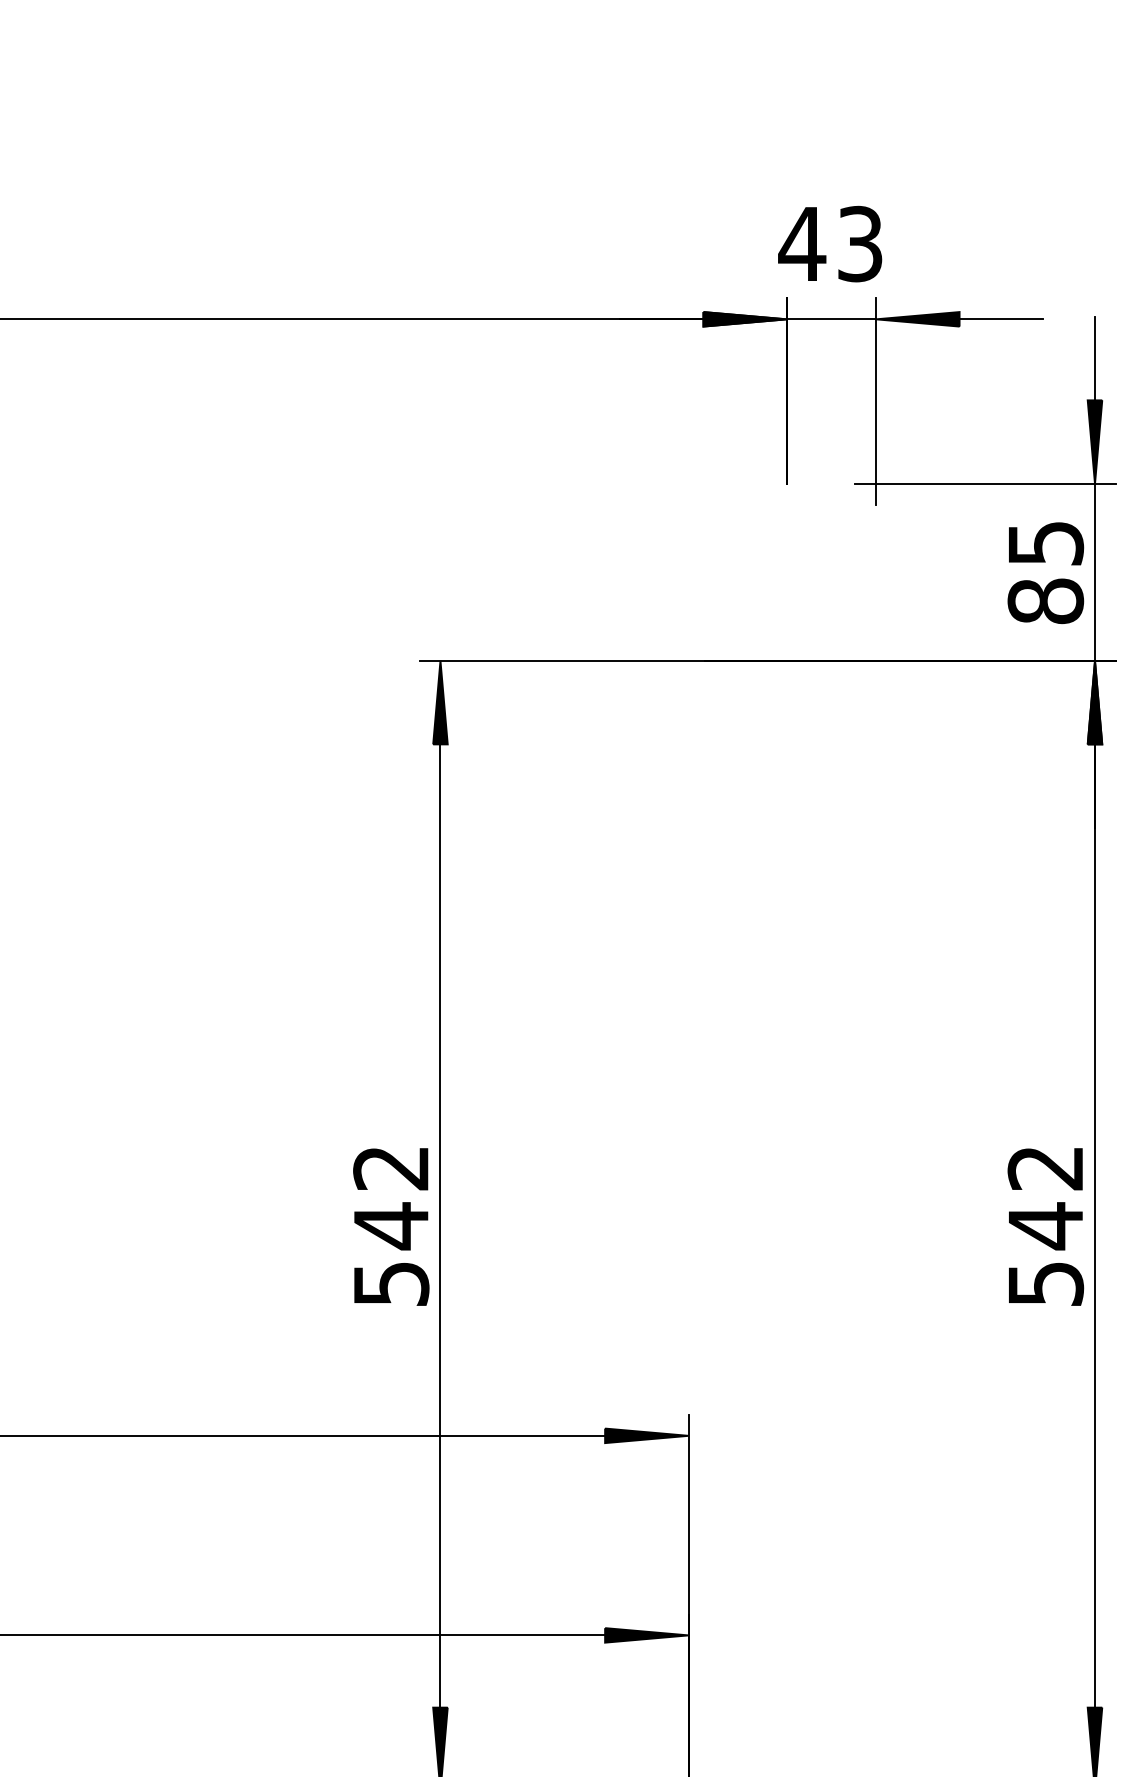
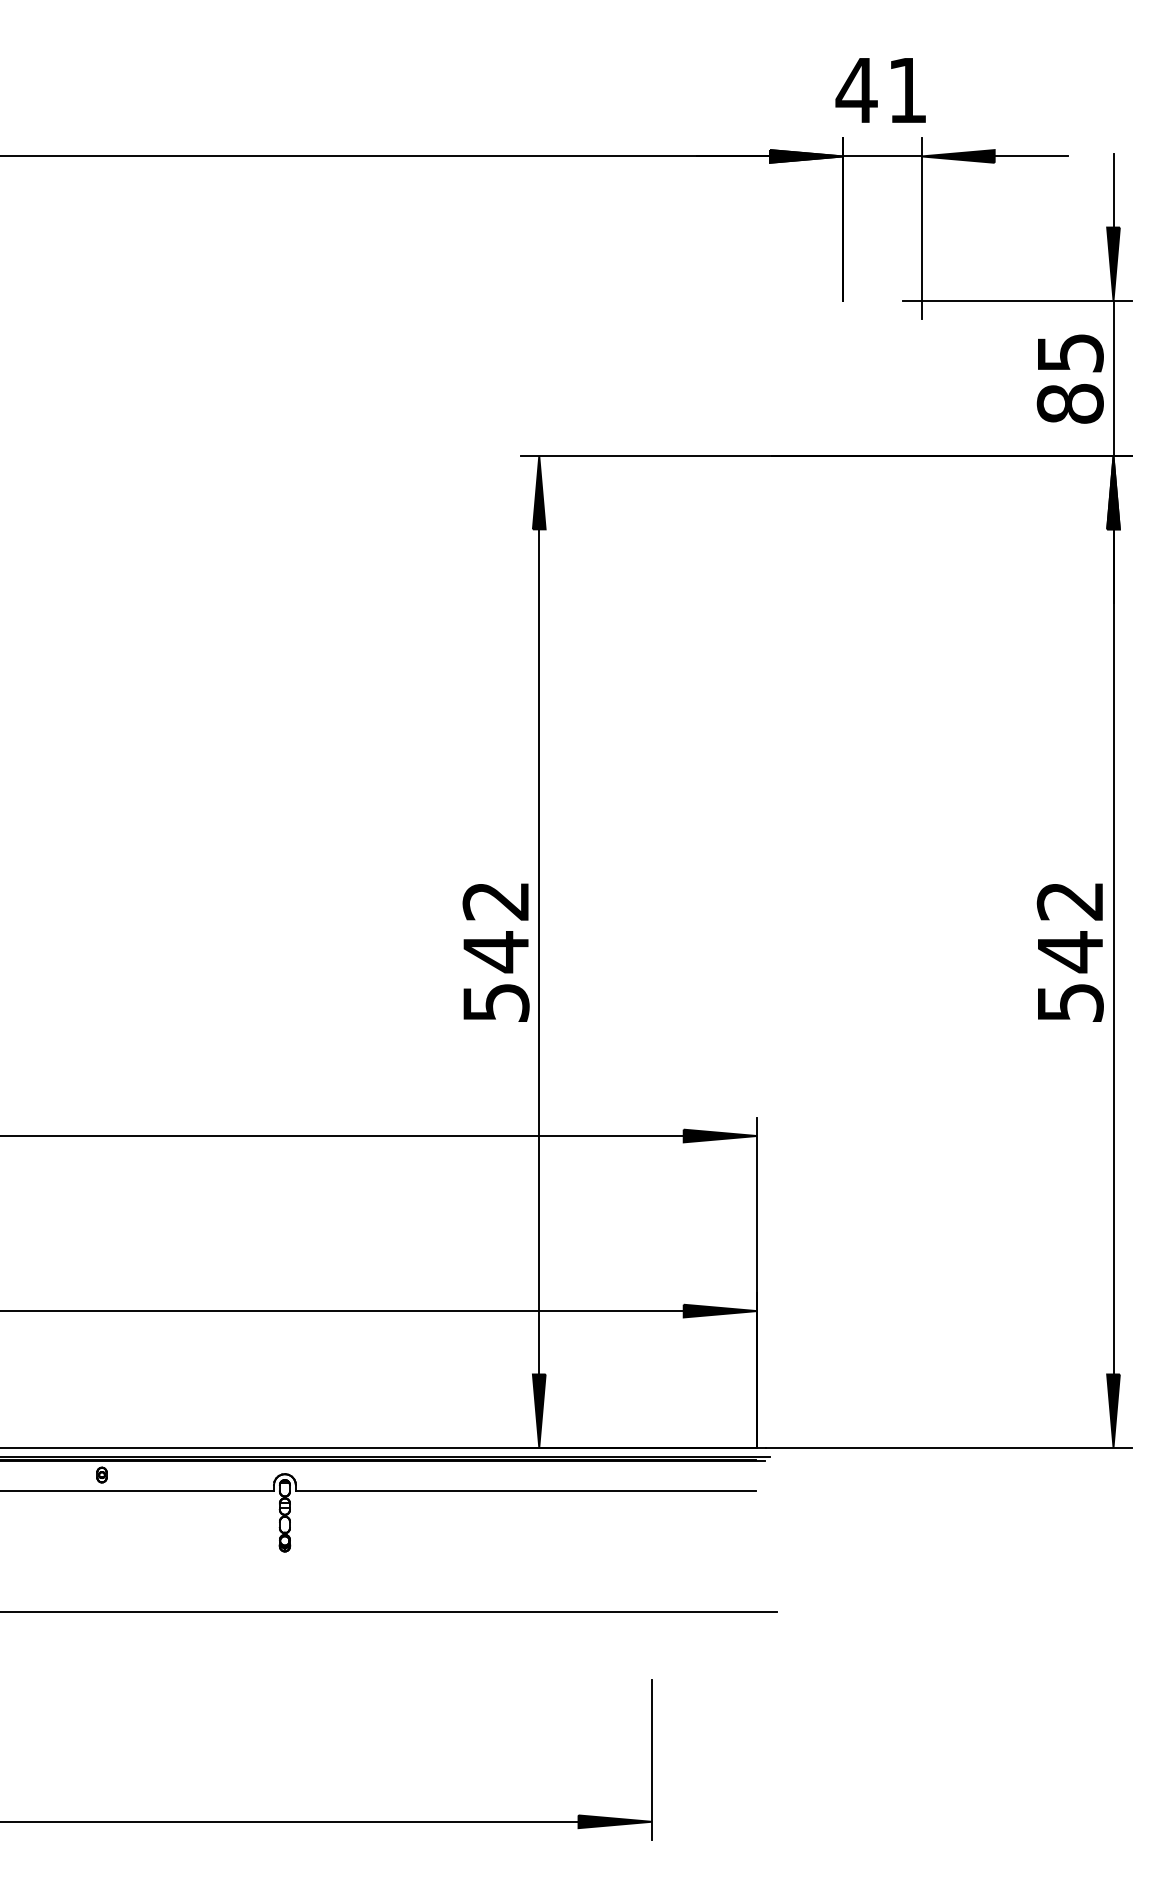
text: (860, 244) -> (907, 90), 43 -> 41

